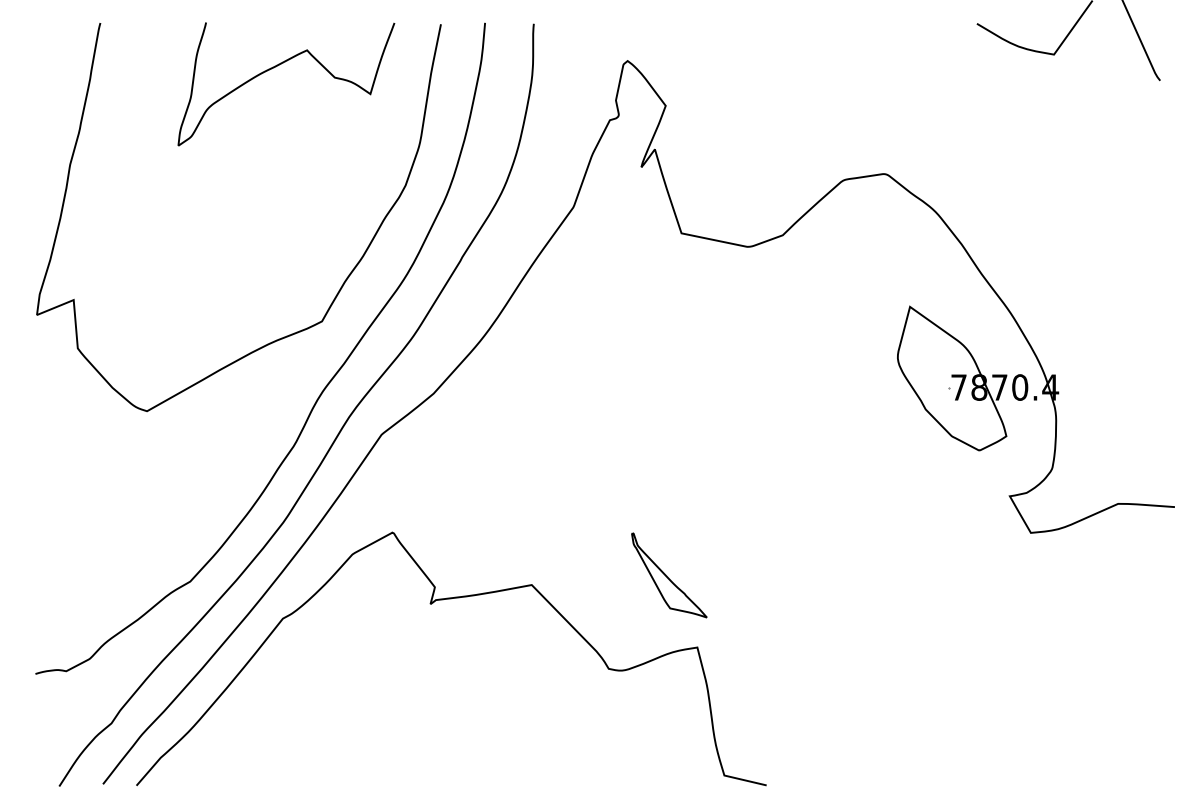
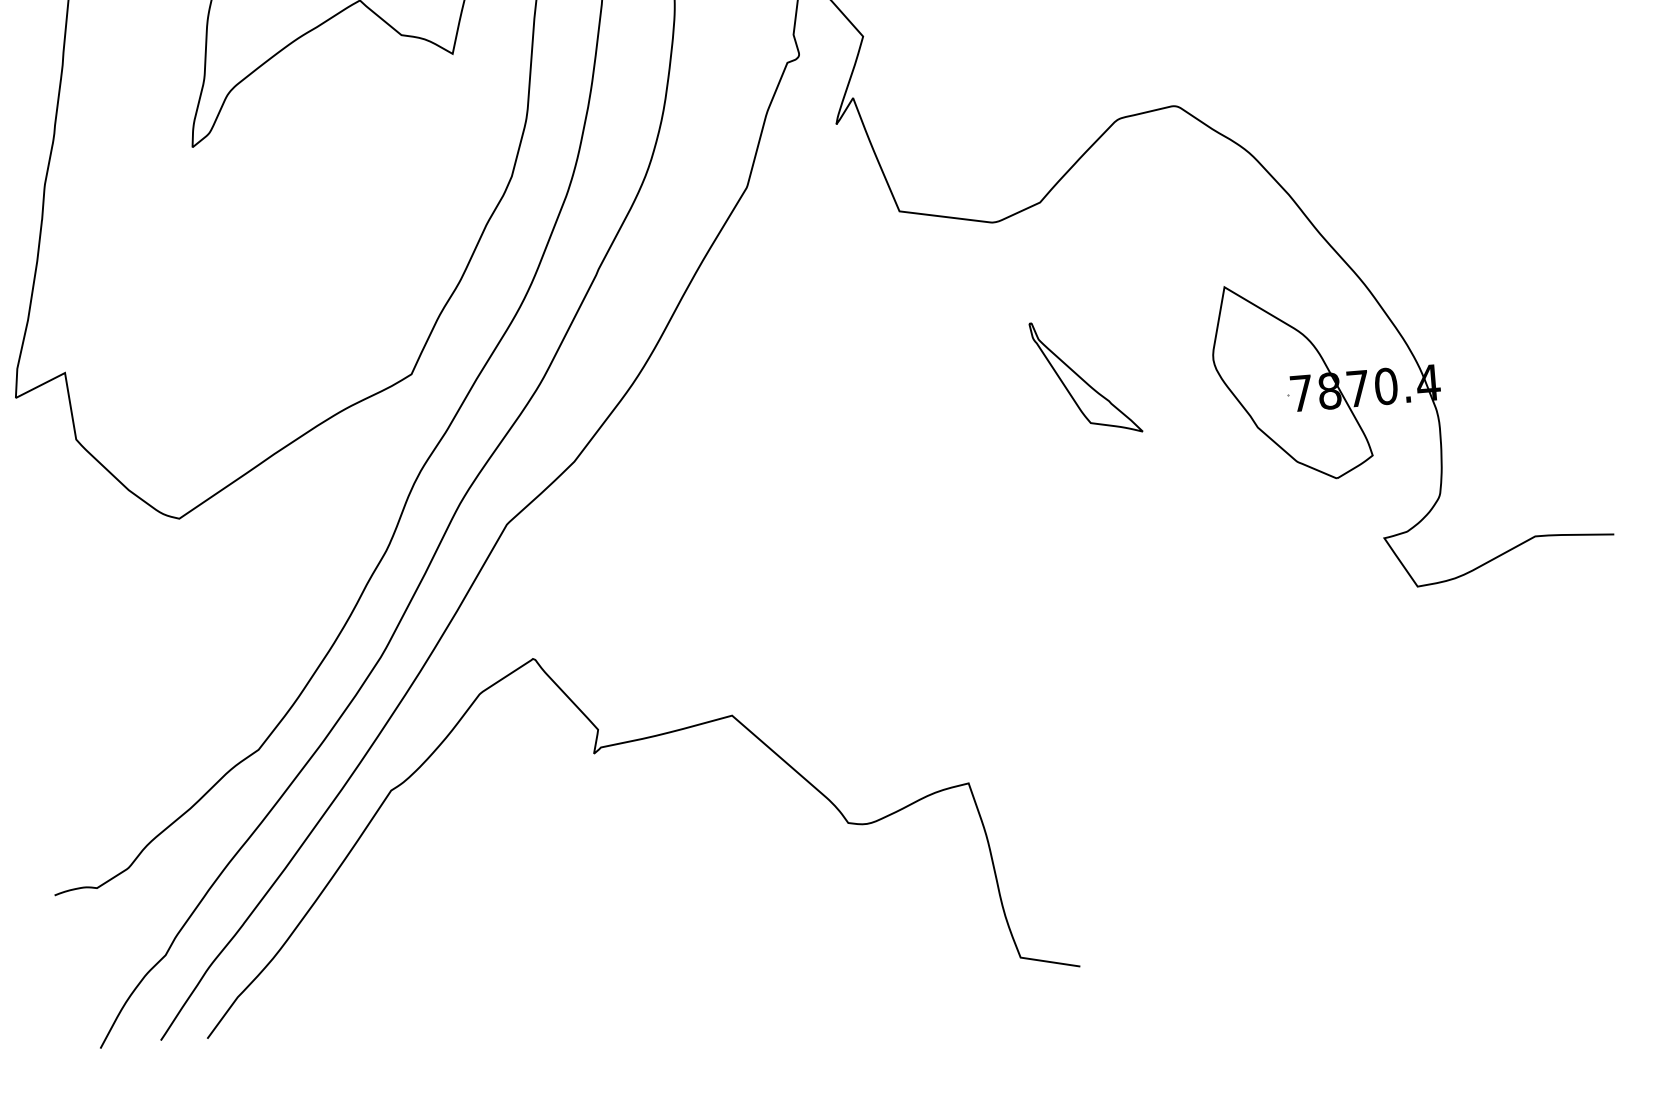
part: (669, 575) -> (1086, 377), moved

